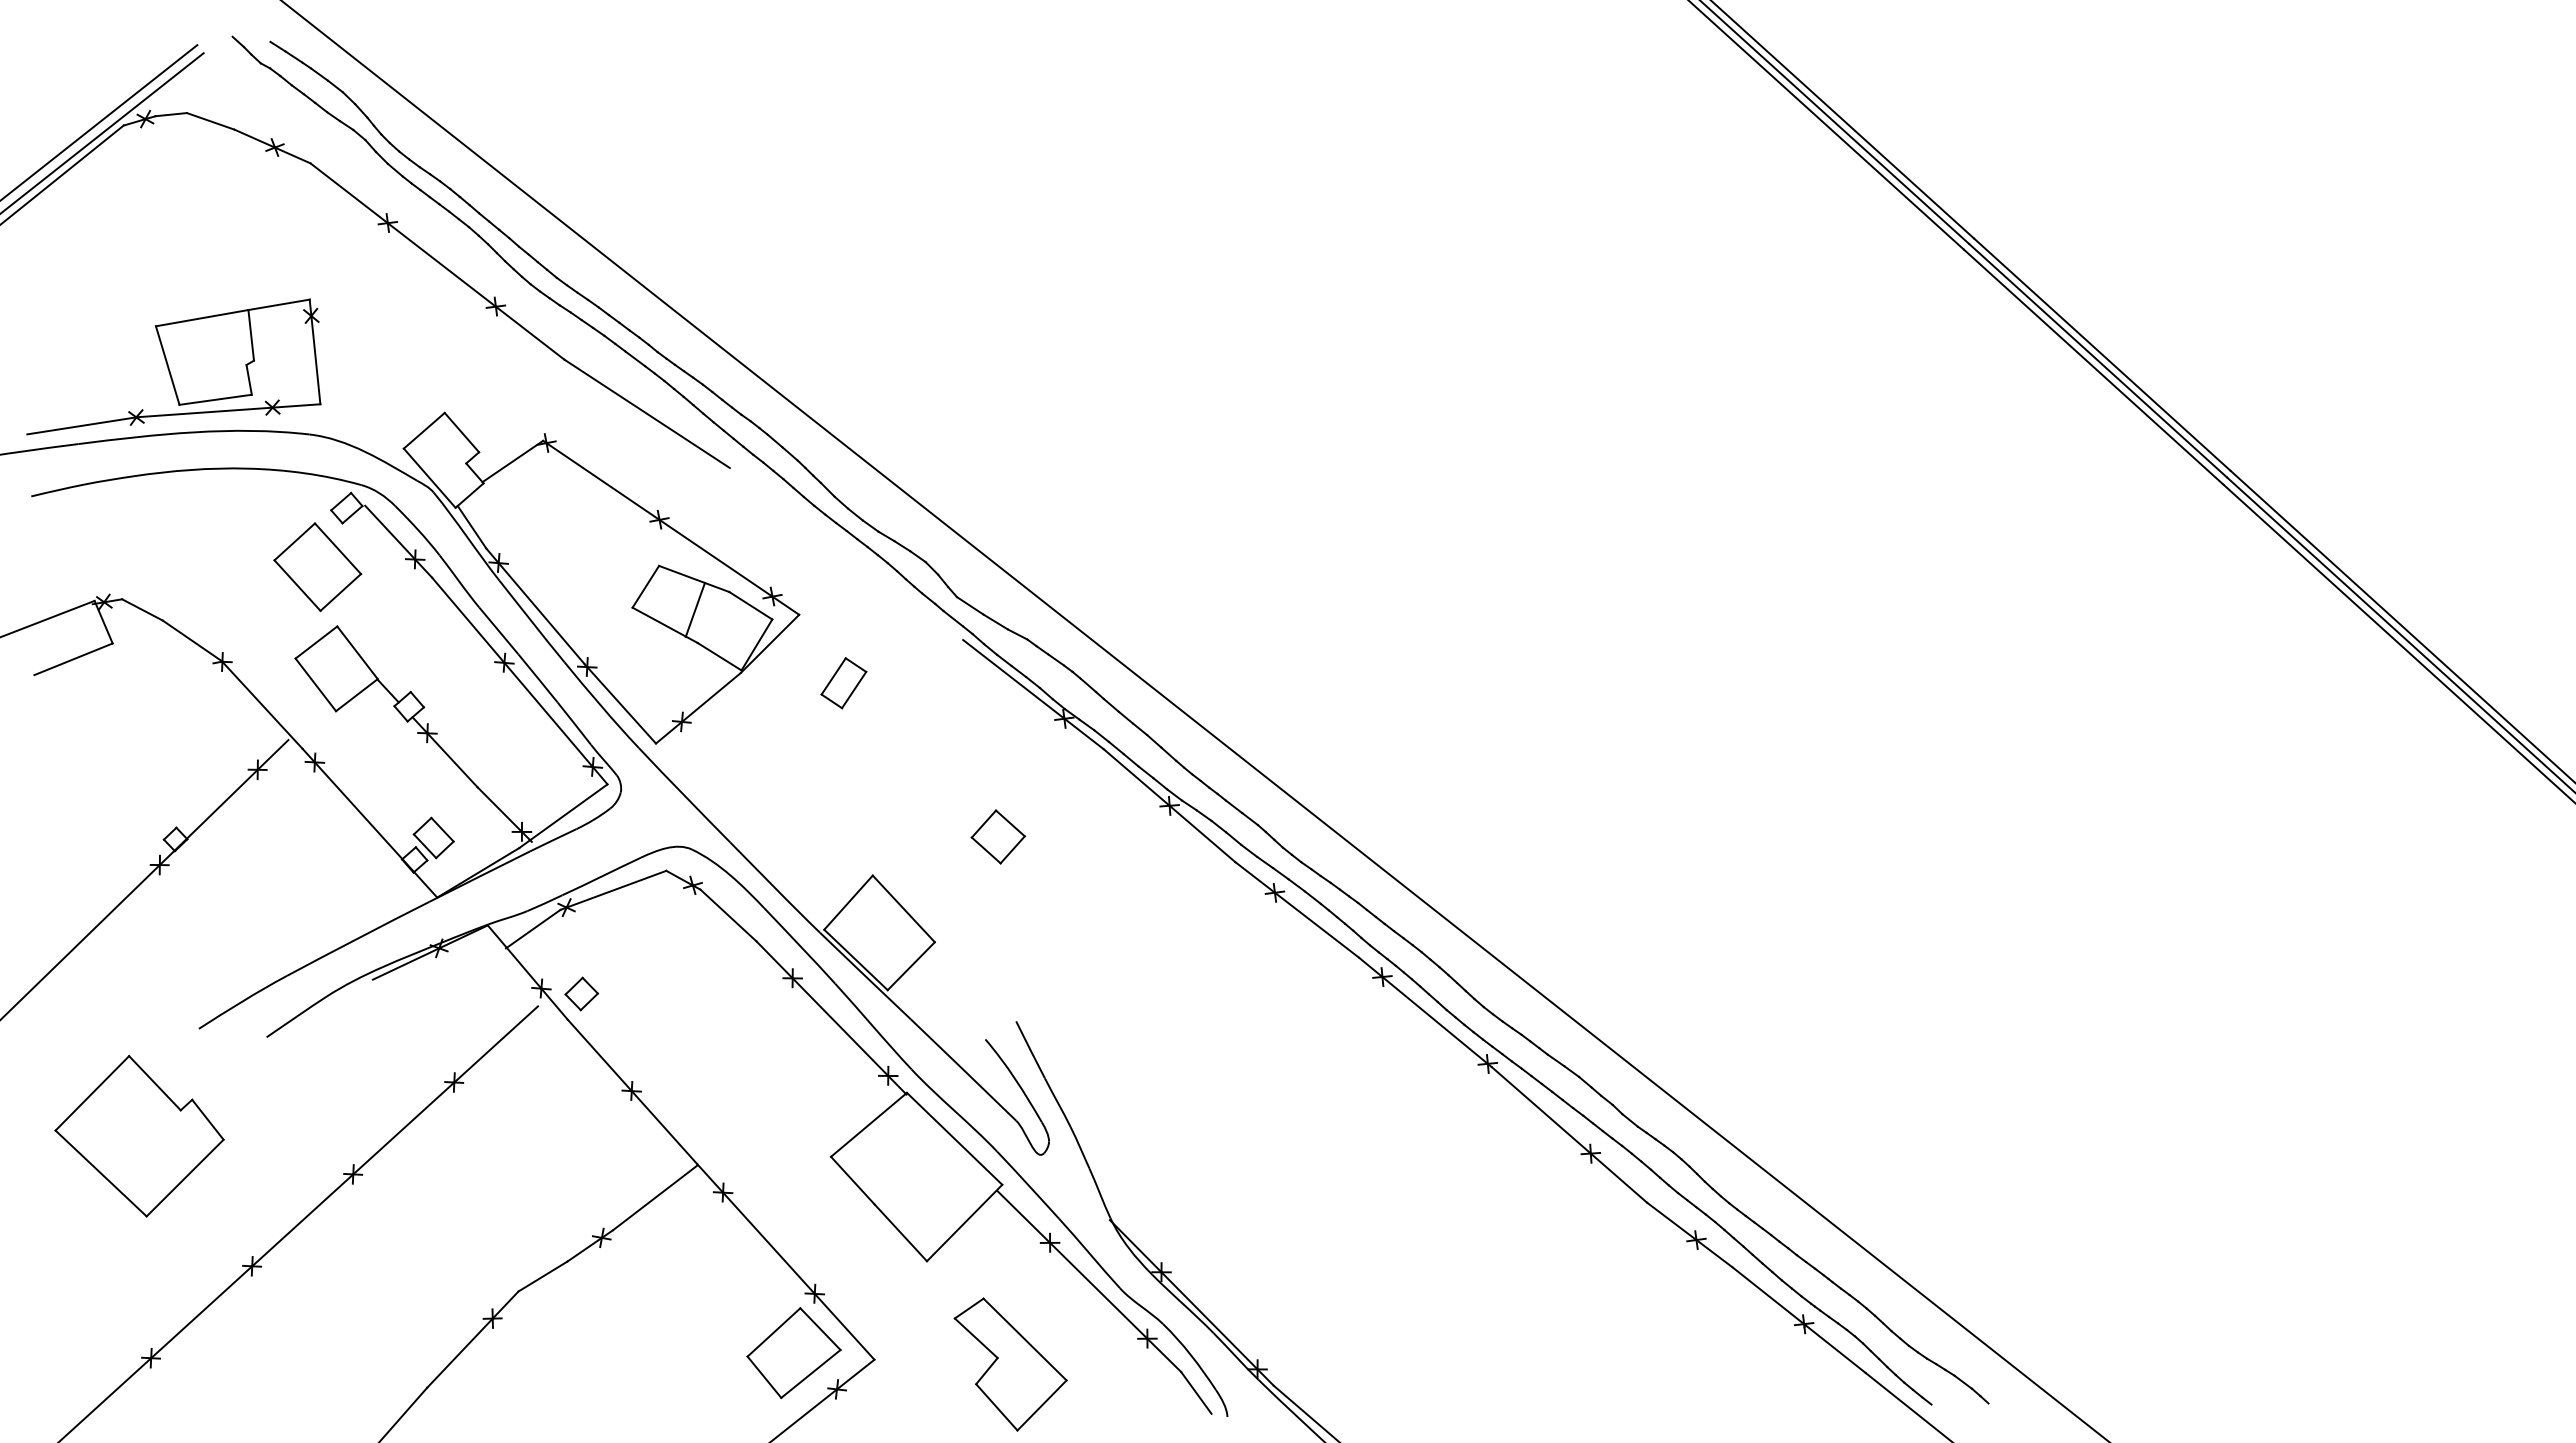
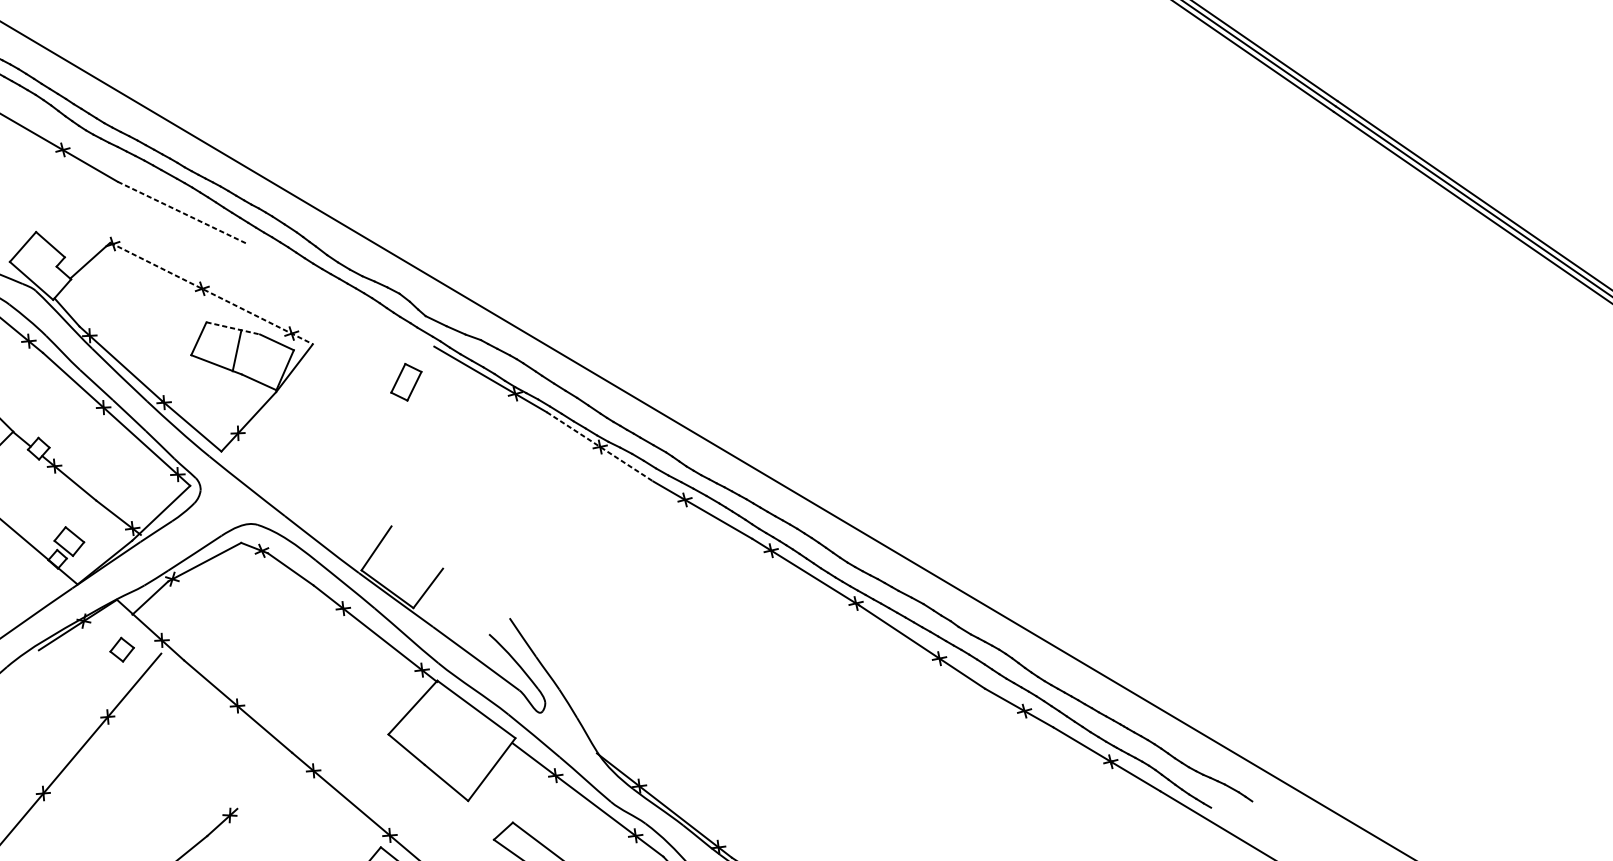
line: (647, 413) -> (183, 212), solid -> dashed
line: (671, 527) -> (211, 293), solid -> dashed
line: (694, 578) -> (233, 328), solid -> dashed
part: (843, 683) -> (406, 382), moved
line: (1169, 805) -> (600, 446), solid -> dashed
part: (997, 836) -> (478, 485), removed
line: (903, 908) -> (417, 547), removed
part: (581, 993) -> (121, 649), moved
line: (654, 1197) -> (264, 781), removed

